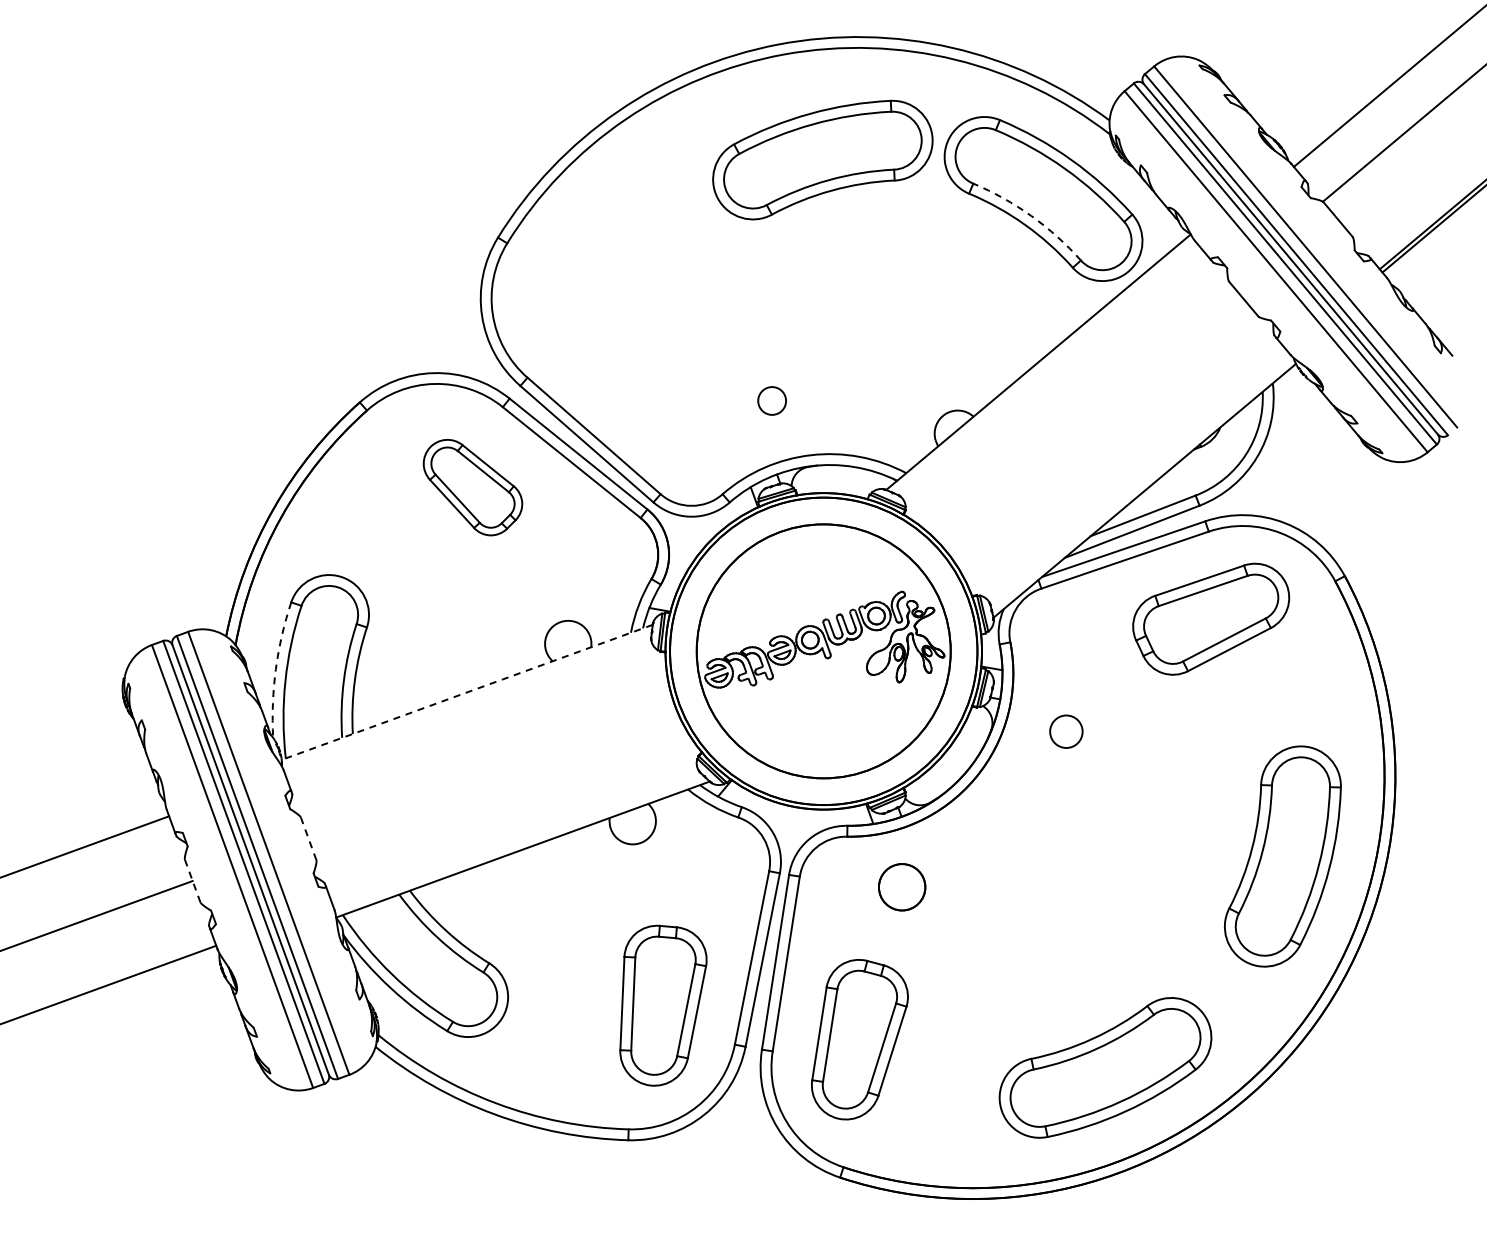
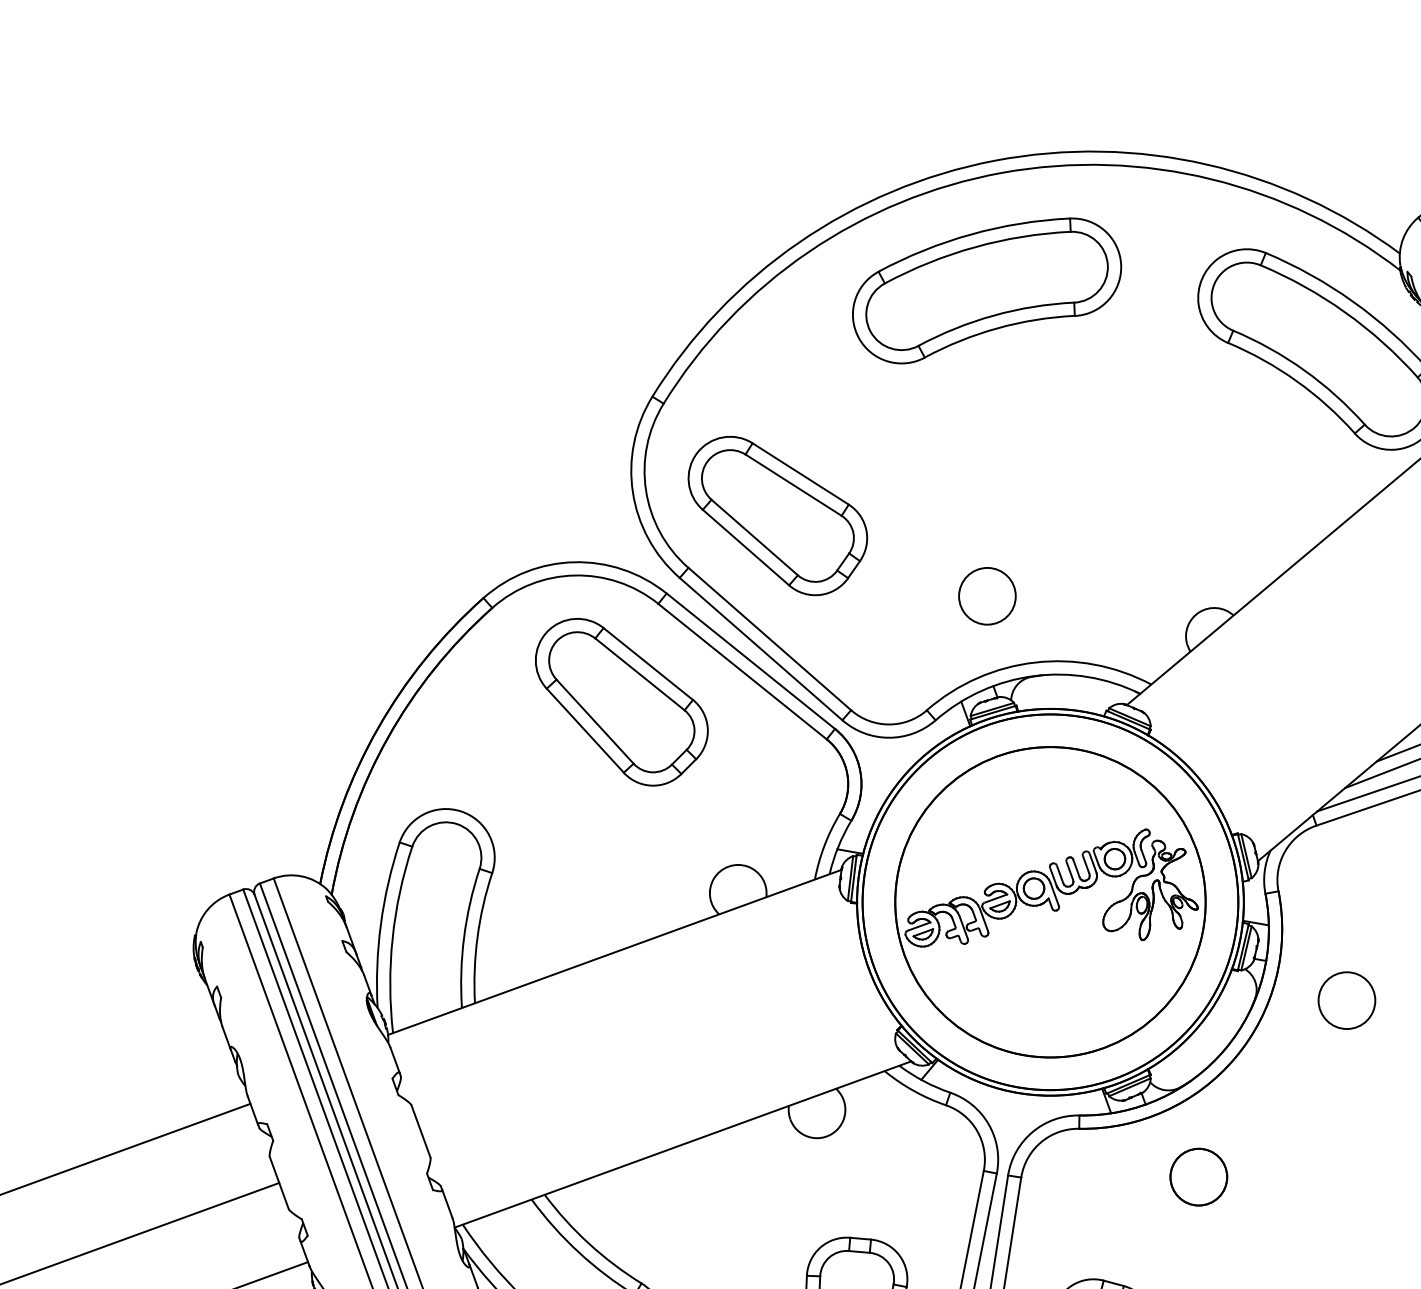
part: (822, 159) -> (986, 290), moved
arc: (1031, 216) -> (1304, 370), dashed -> solid
part: (600, 334) -> (777, 515), added
circle: (771, 400) -> (986, 595), size x1.67
part: (472, 487) -> (621, 702), size x1.43
arc: (275, 669) -> (380, 924), dashed -> solid
line: (466, 692) -> (613, 952), dashed -> solid
circle: (1066, 731) -> (1347, 1000), size x1.43
line: (308, 838) -> (420, 1130), dashed -> solid
line: (192, 881) -> (279, 1183), dashed -> solid
circle: (902, 887) -> (1199, 1177), moved

